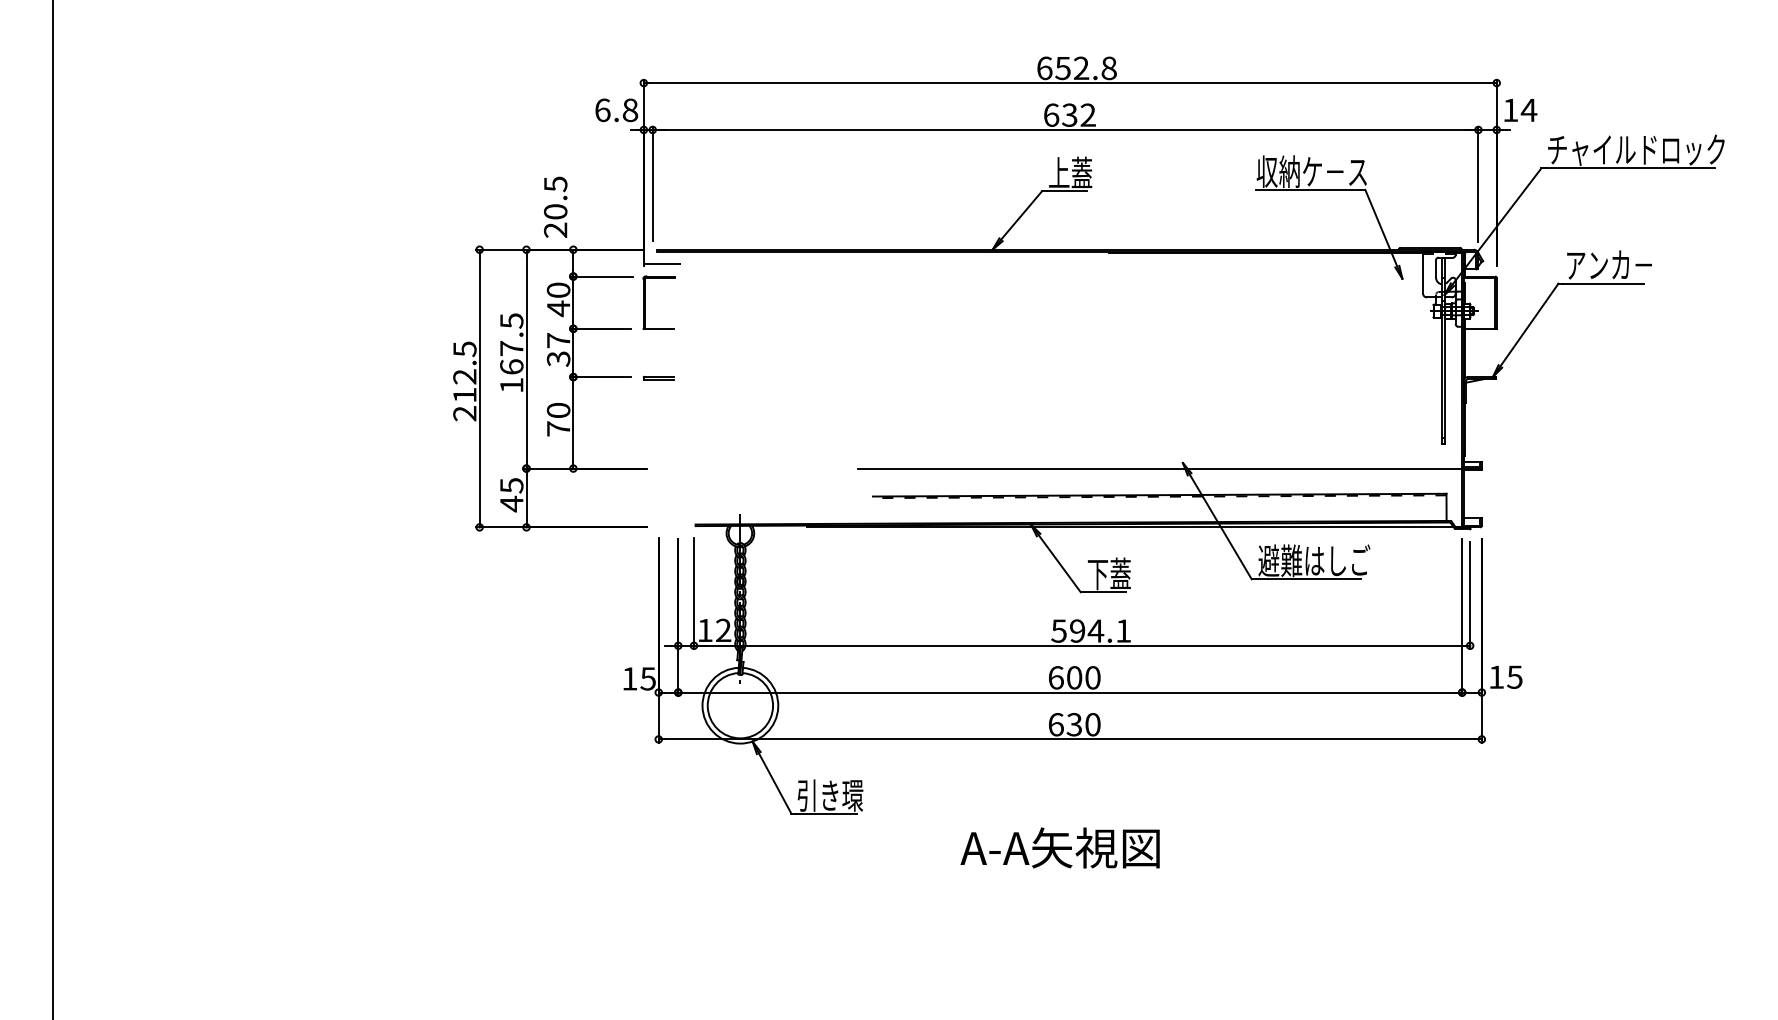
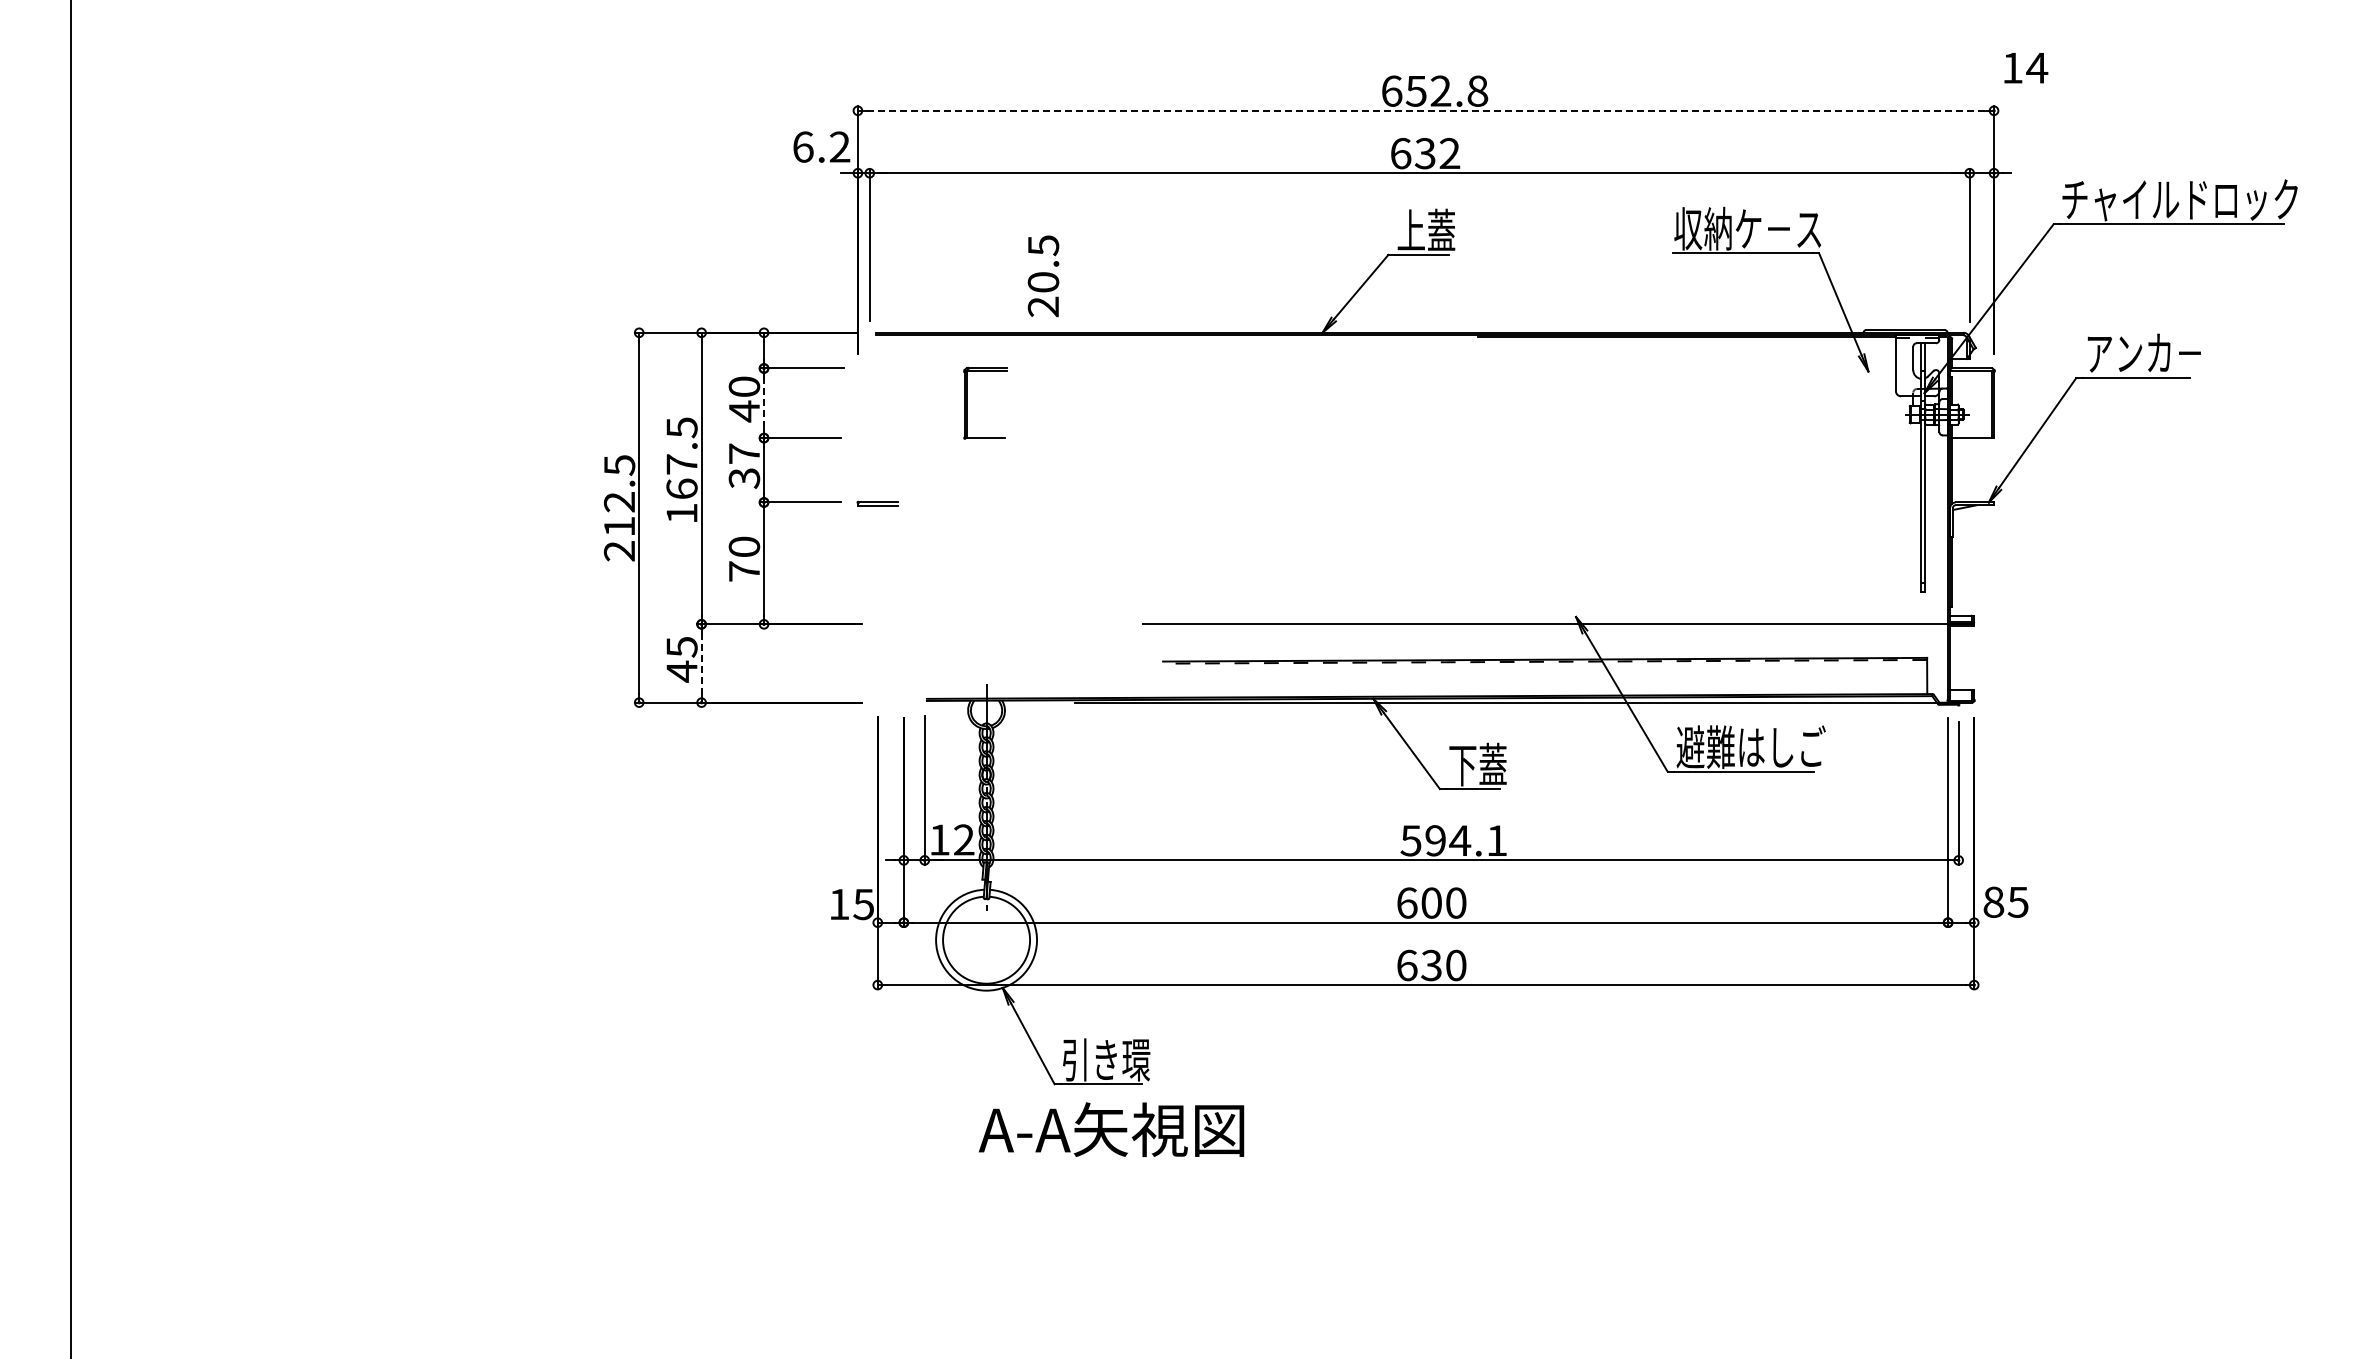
line: (1070, 82) -> (1426, 110), solid -> dashed
text: (630, 109) -> (839, 146), 6.8 -> 6.2
text: (1521, 110) -> (2026, 68), moved
text: (555, 207) -> (1043, 276), moved
line: (663, 263) -> (883, 351), removed
line: (573, 302) -> (764, 403), solid -> dashed
part: (645, 302) -> (967, 402), moved
line: (526, 497) -> (701, 663), solid -> dashed
text: (1496, 676) -> (1993, 901), 15 -> 85
text: (1060, 847) -> (1111, 1129), moved

